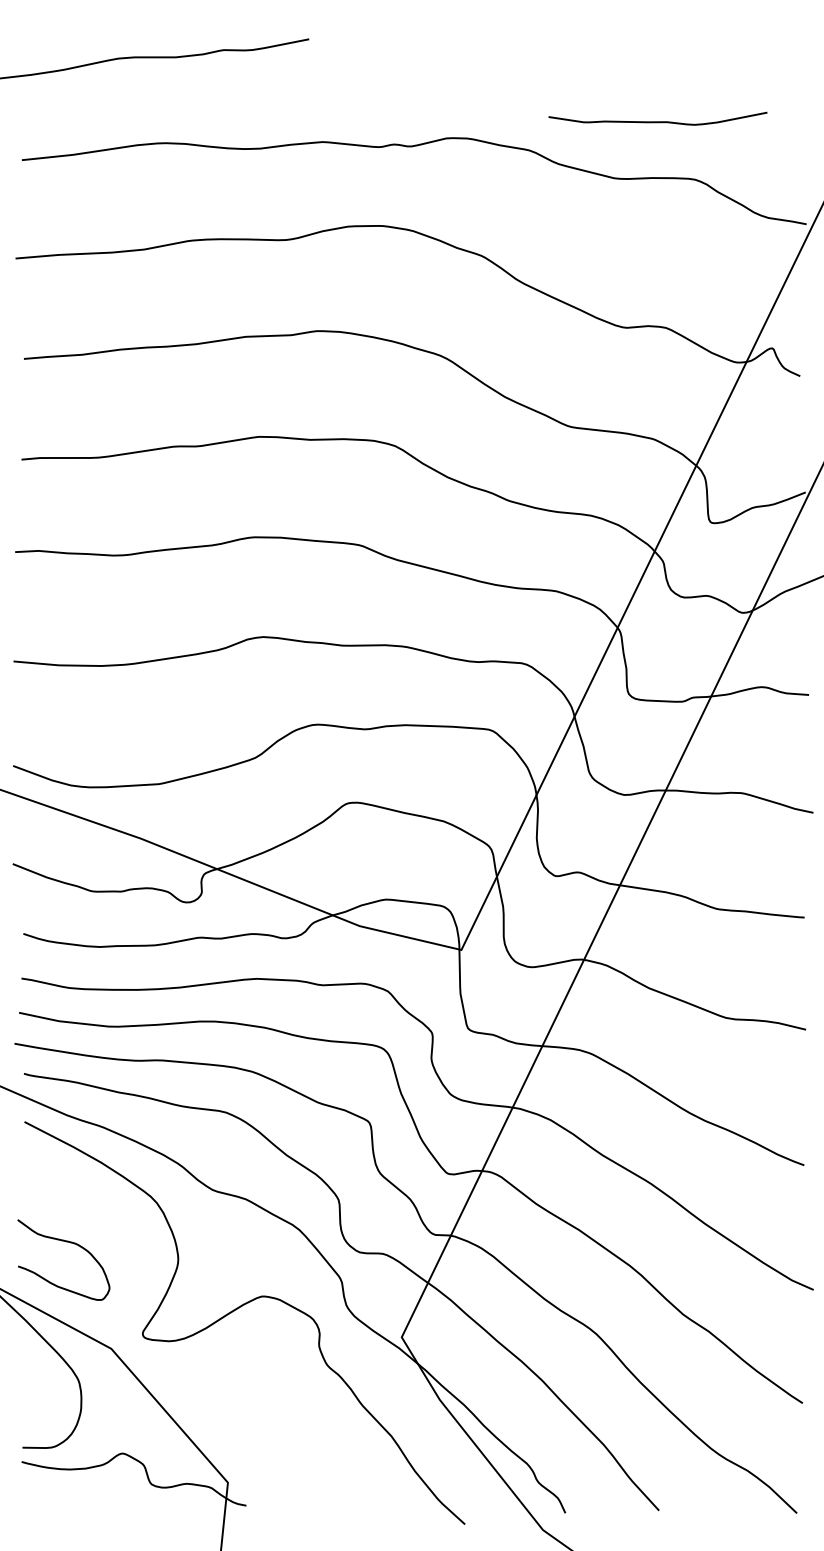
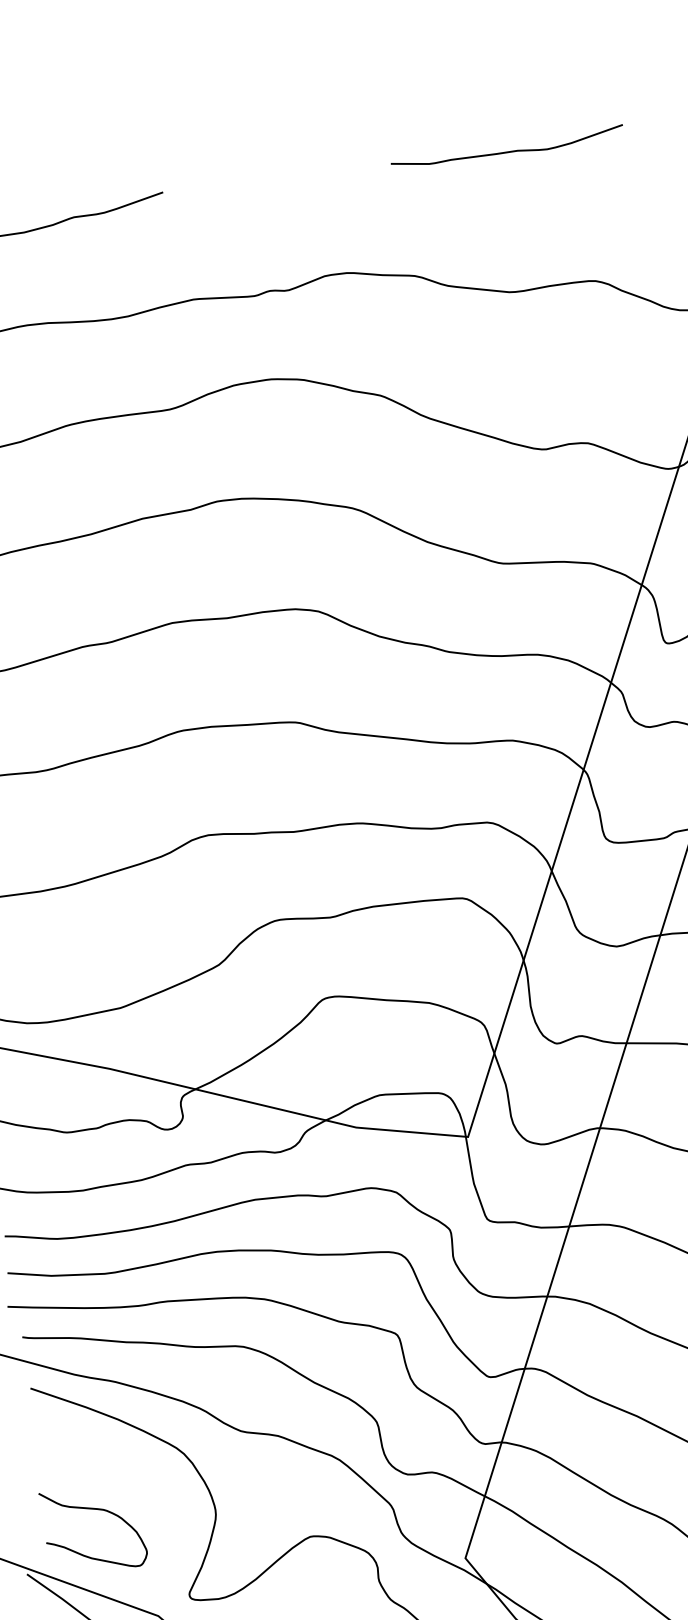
curve: (657, 121) -> (507, 151), moved

